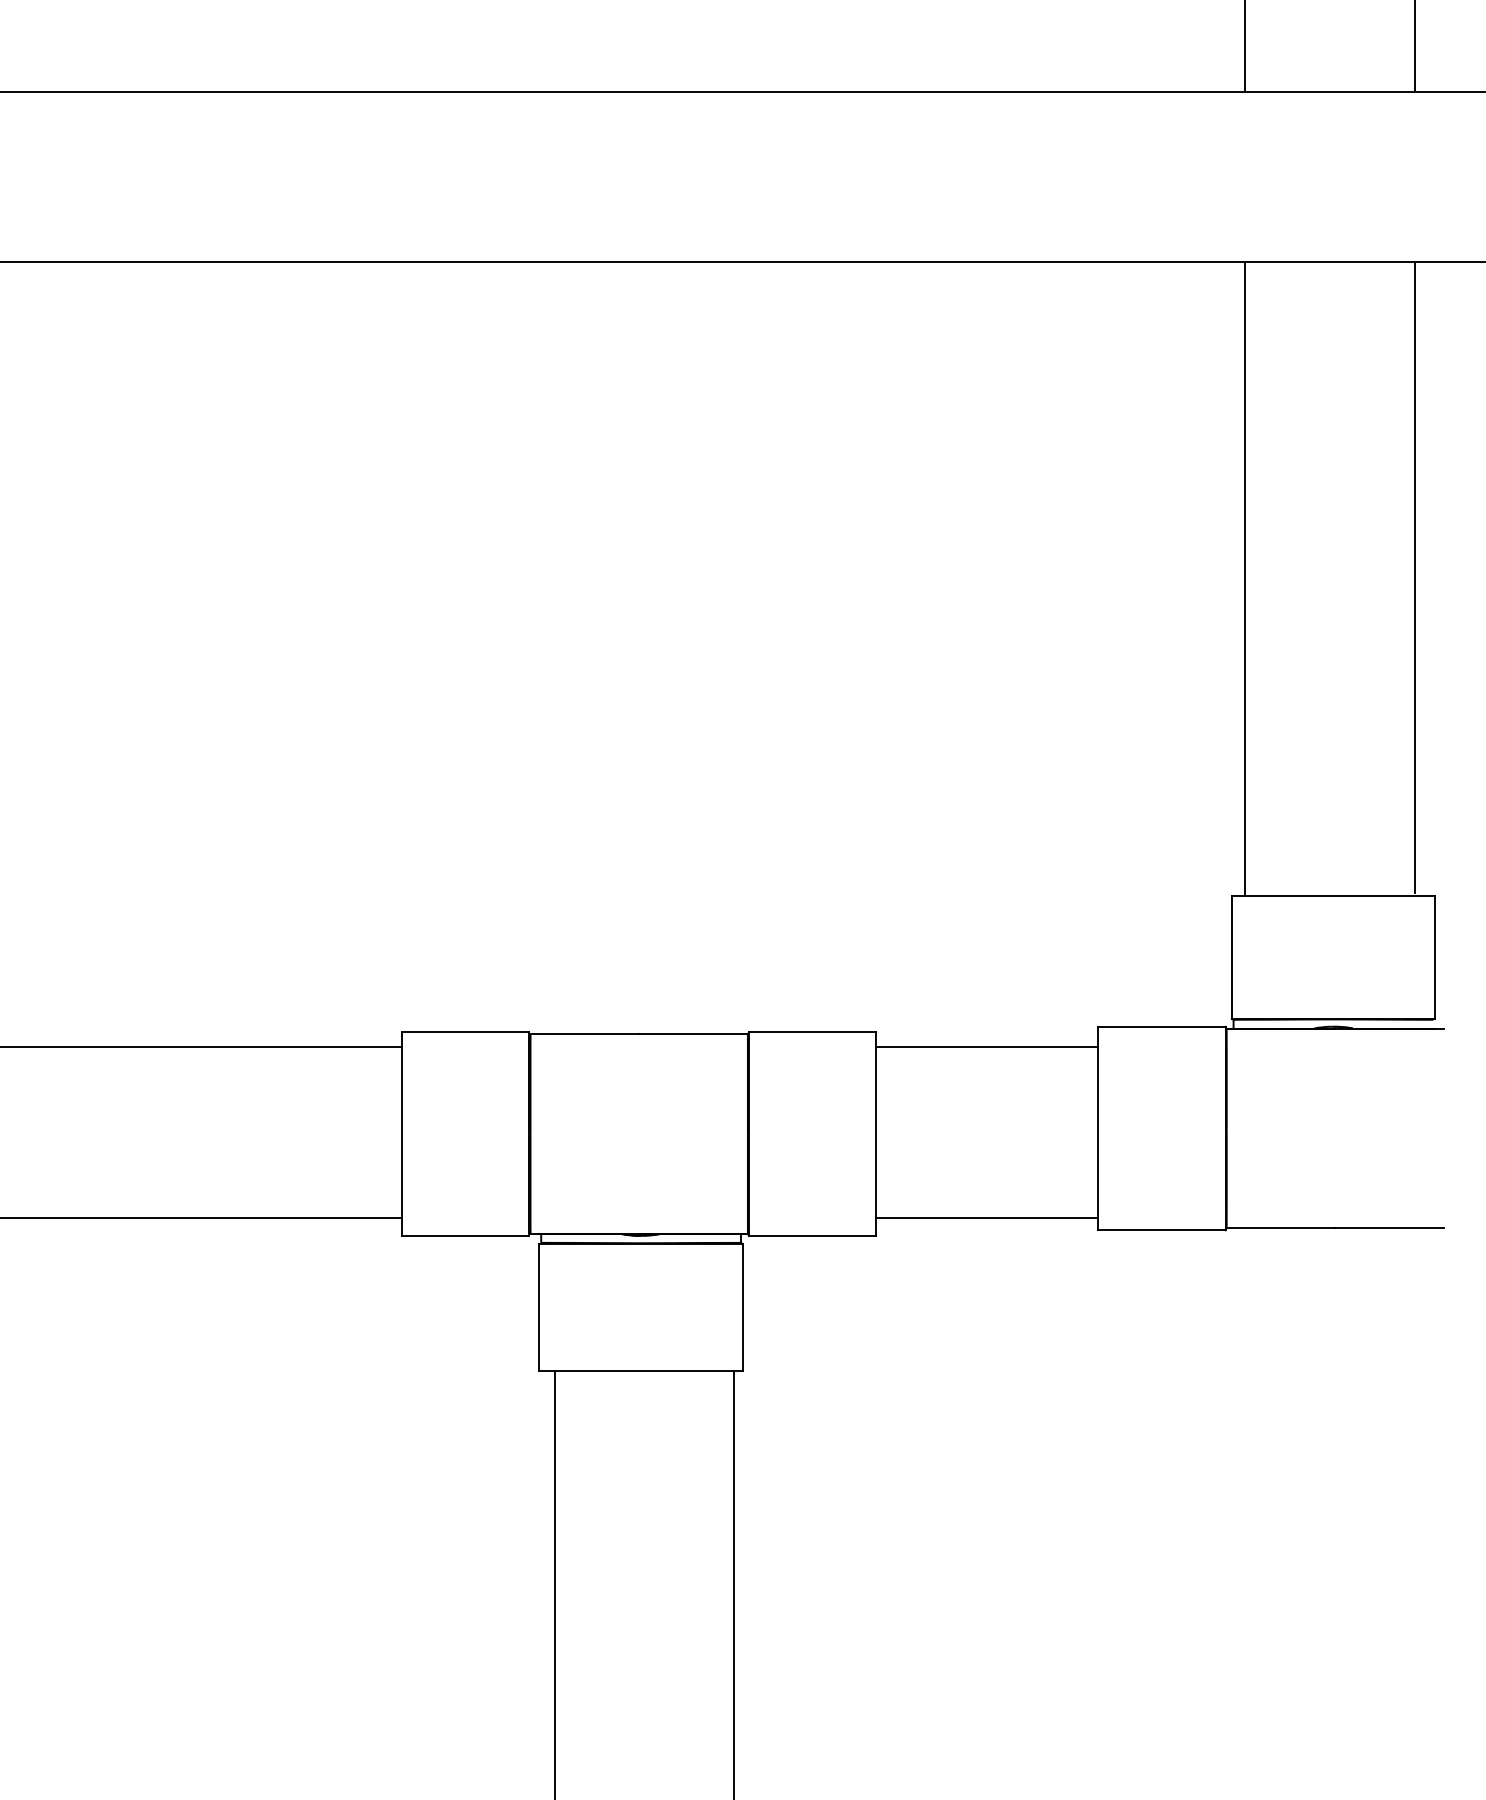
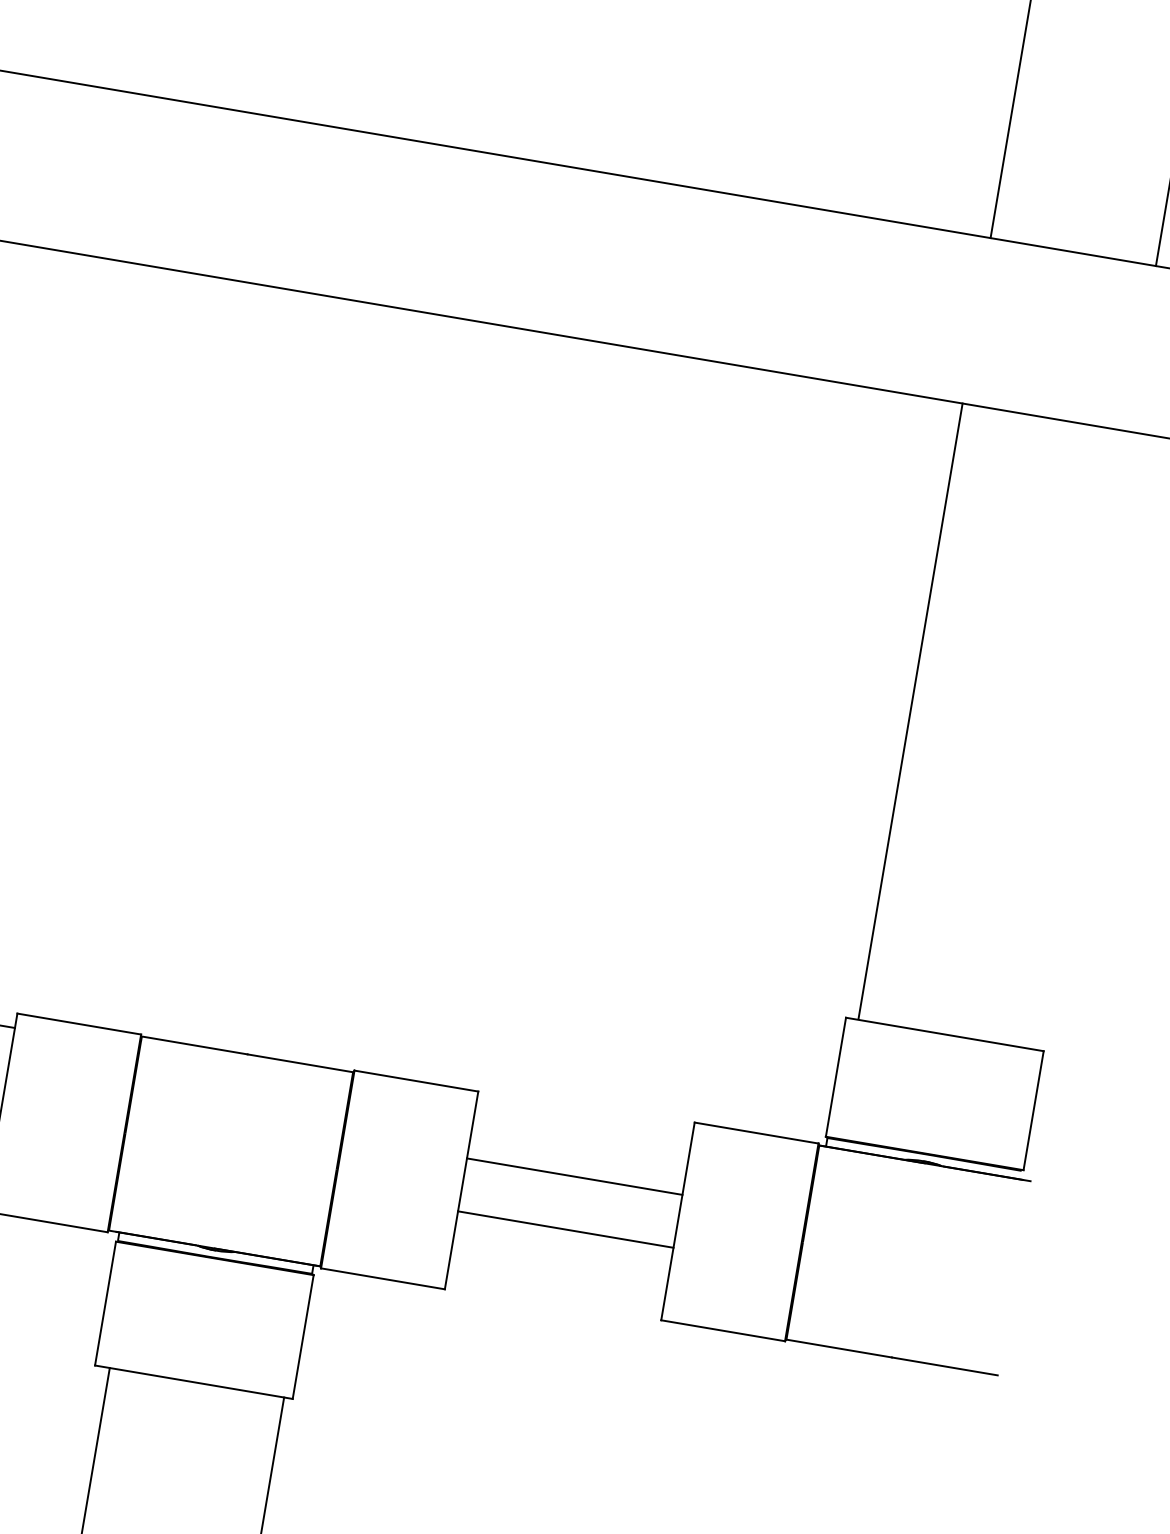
line: (1414, 577) -> (1075, 737), removed
line: (987, 1047) -> (574, 1176), moved
line: (987, 1217) -> (566, 1229), moved

